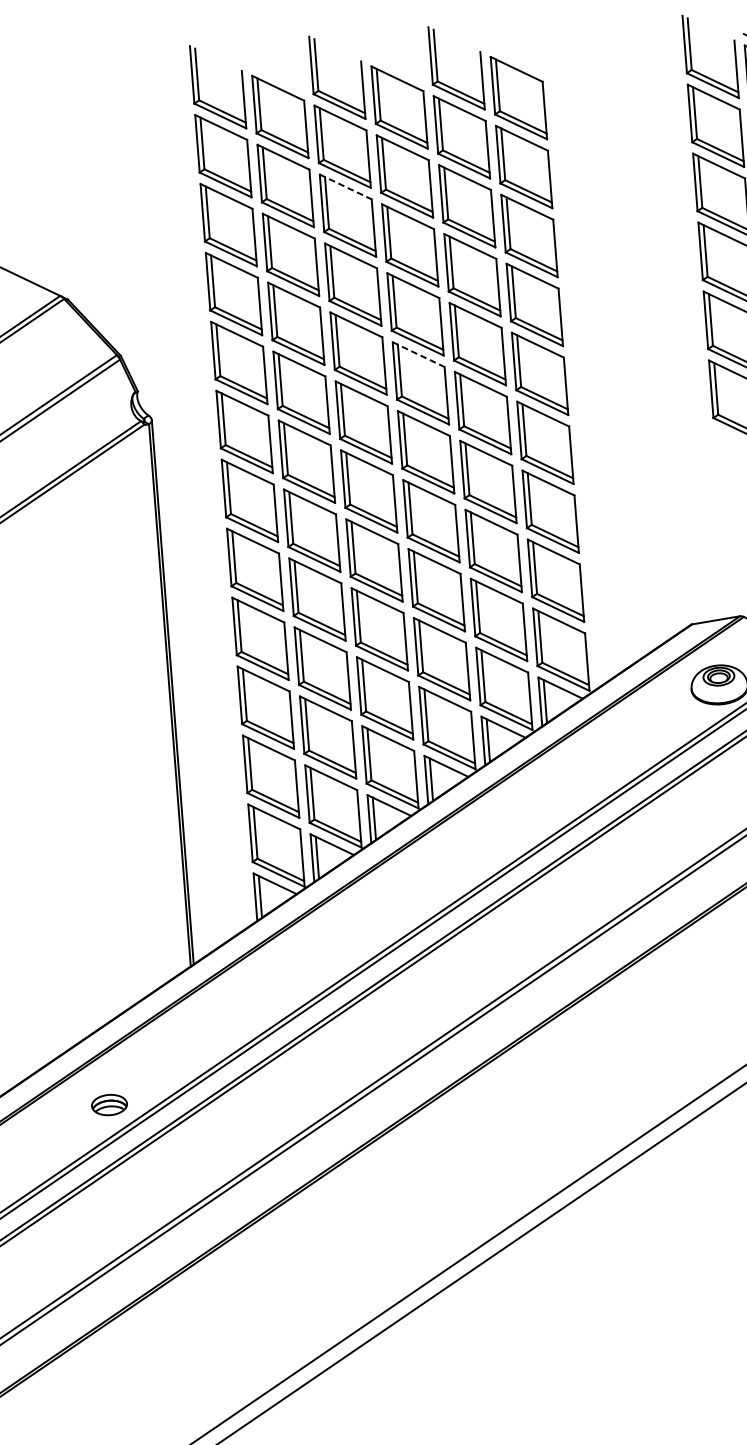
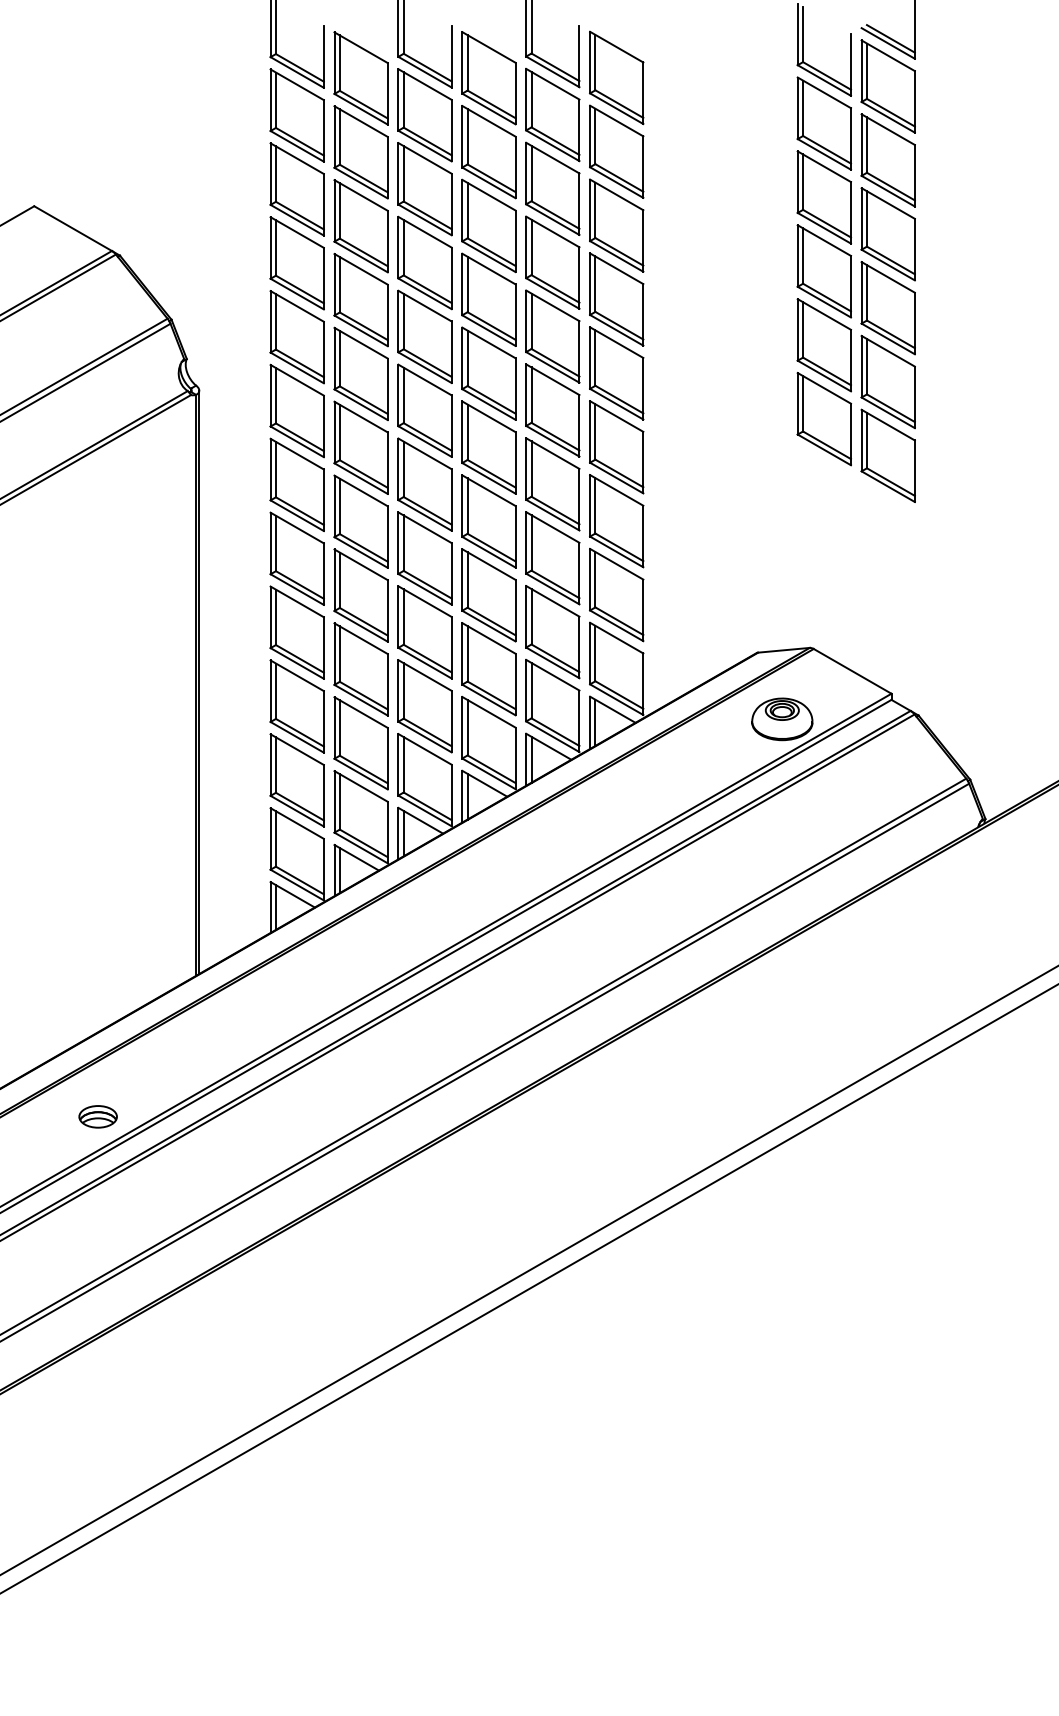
line: (346, 187) -> (425, 158), dashed -> solid
line: (418, 354) -> (488, 342), dashed -> solid

